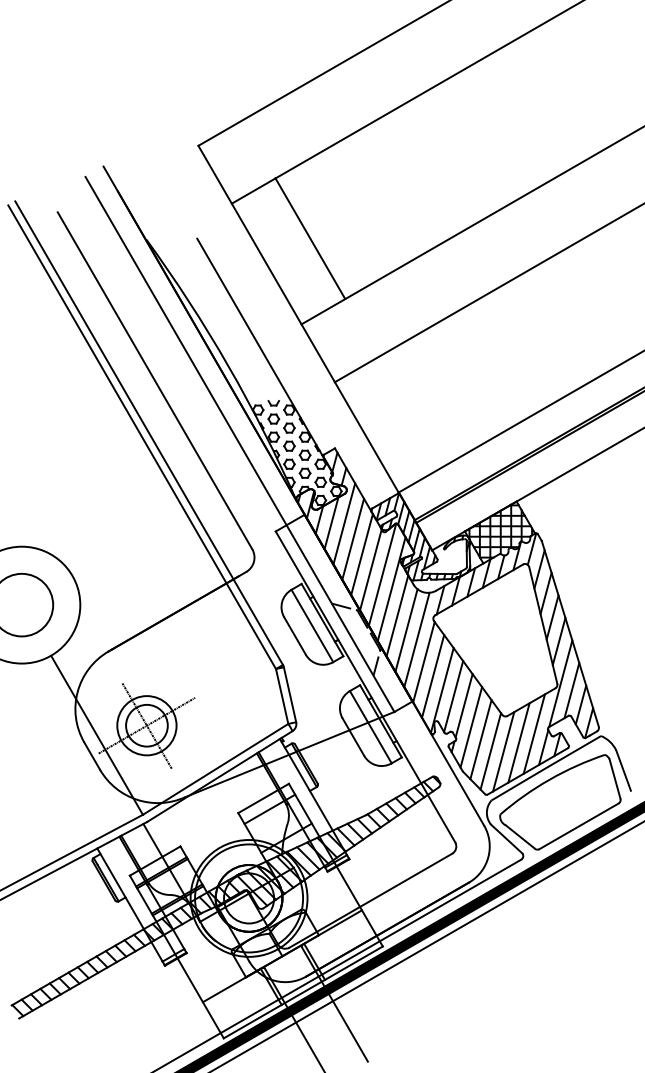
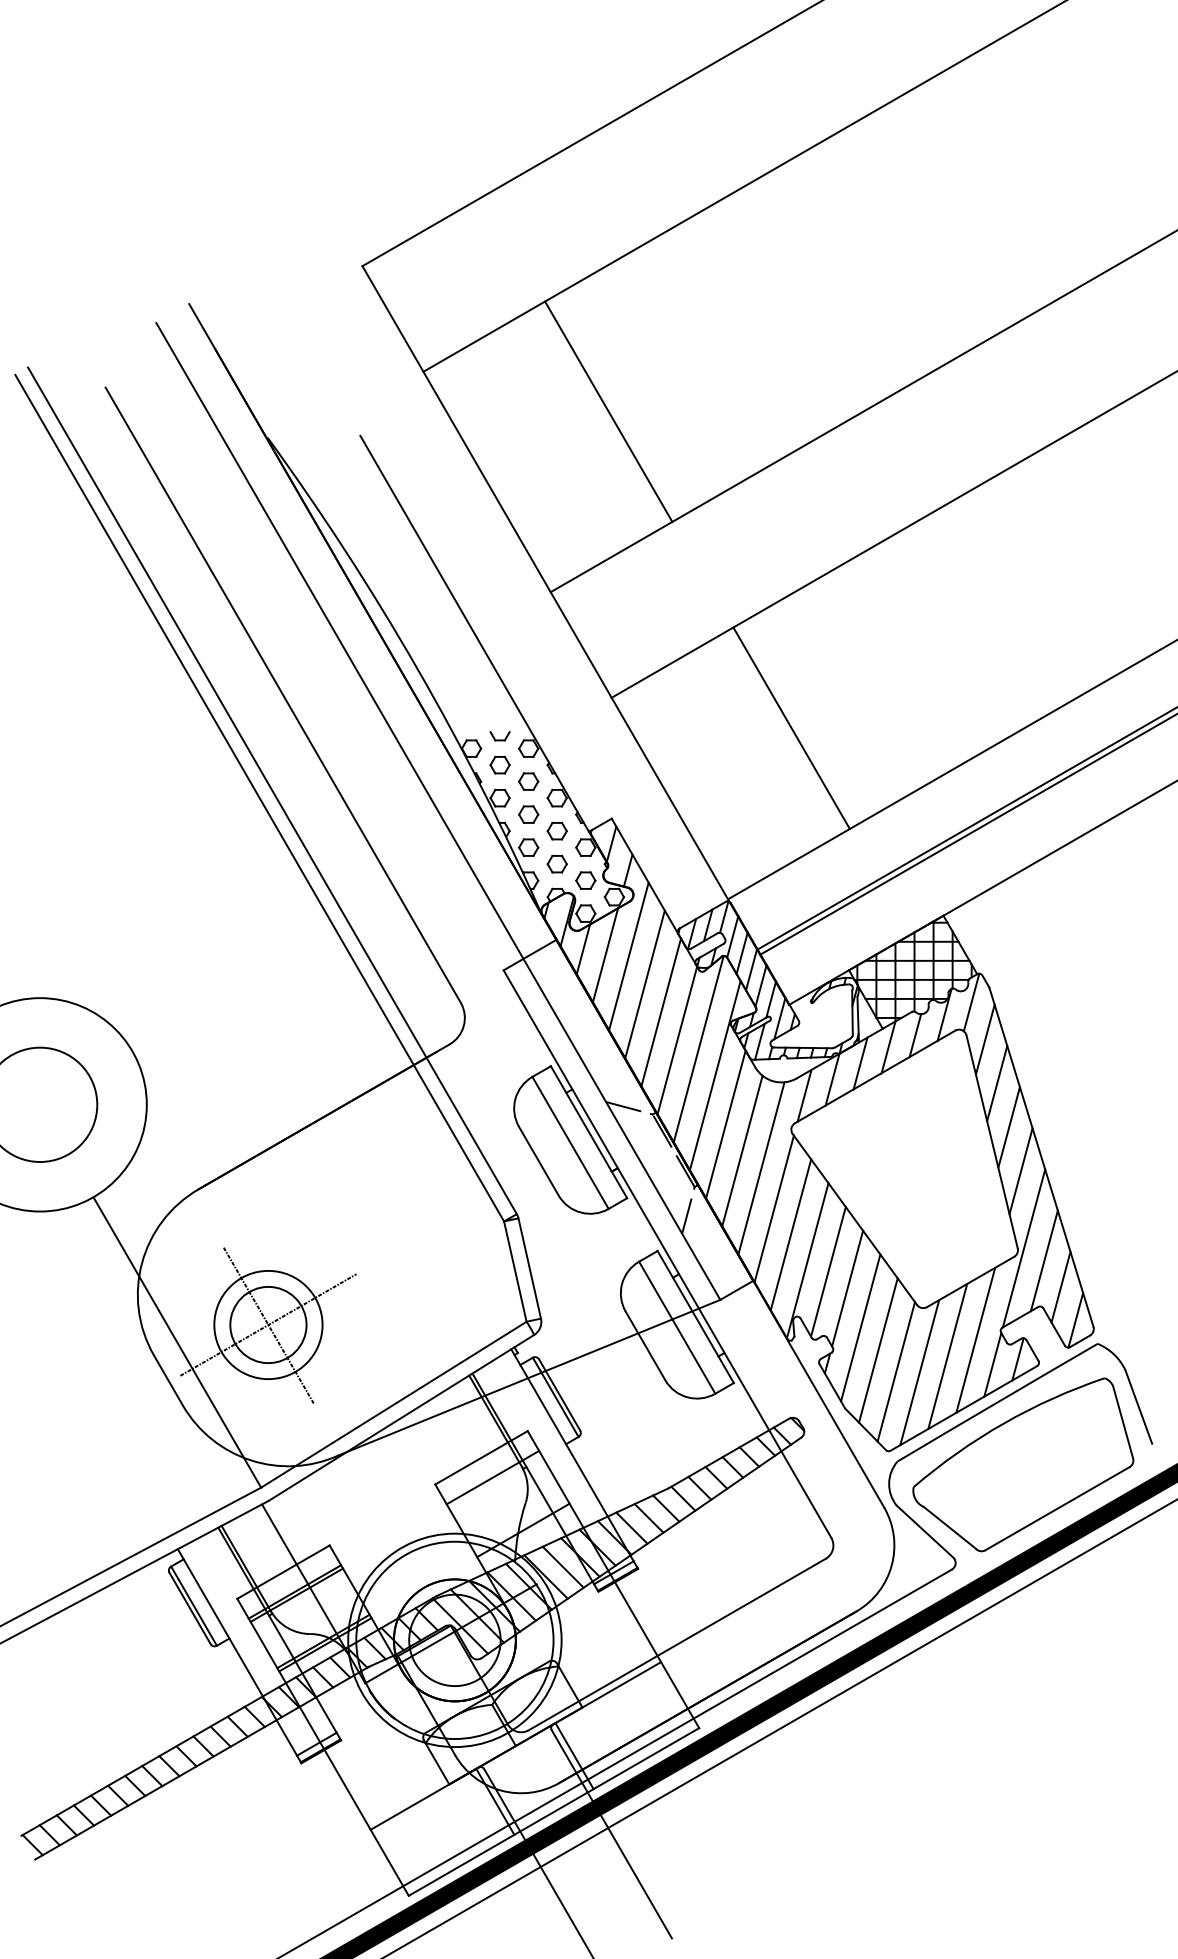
line: (310, 238) -> (609, 411), moved
line: (433, 398) -> (791, 727), added

